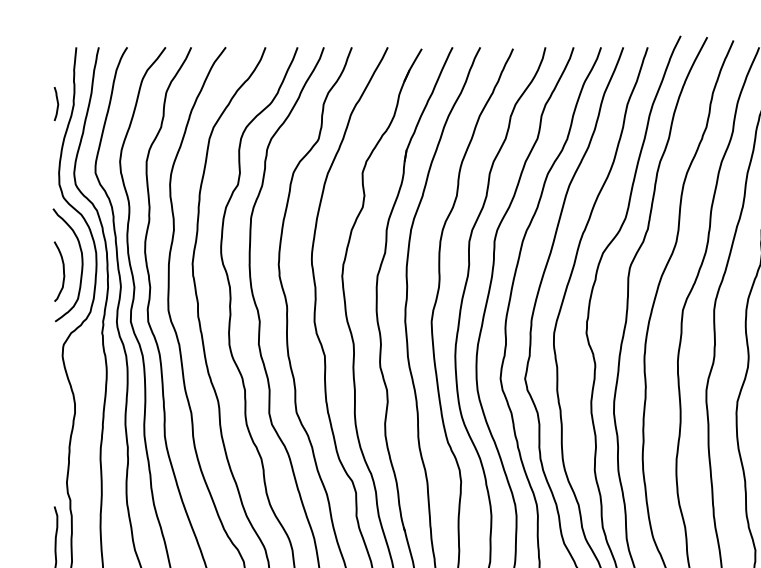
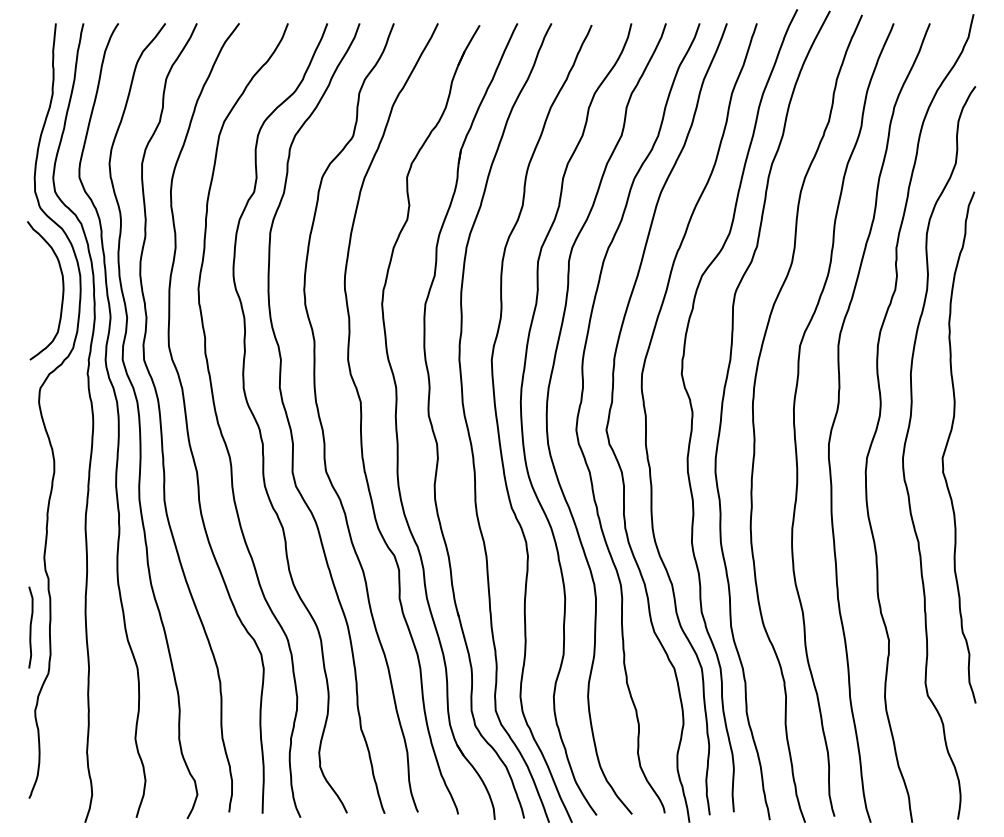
curve: (57, 103) -> (32, 92), removed
curve: (62, 271) -> (39, 298), removed

